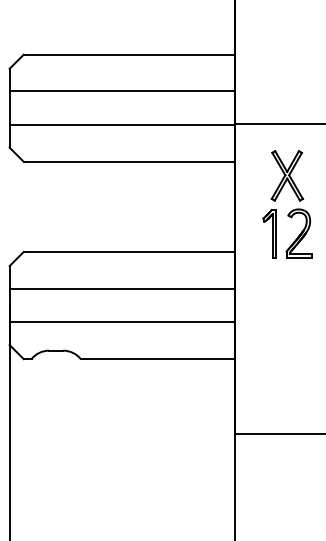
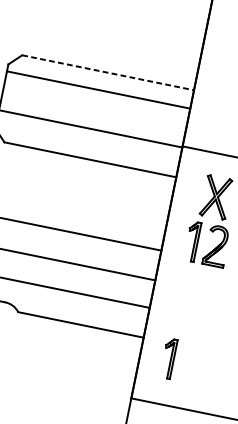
line: (129, 54) -> (108, 72), solid -> dashed
line: (122, 91) -> (98, 90), moved
part: (269, 377) -> (168, 358), added

